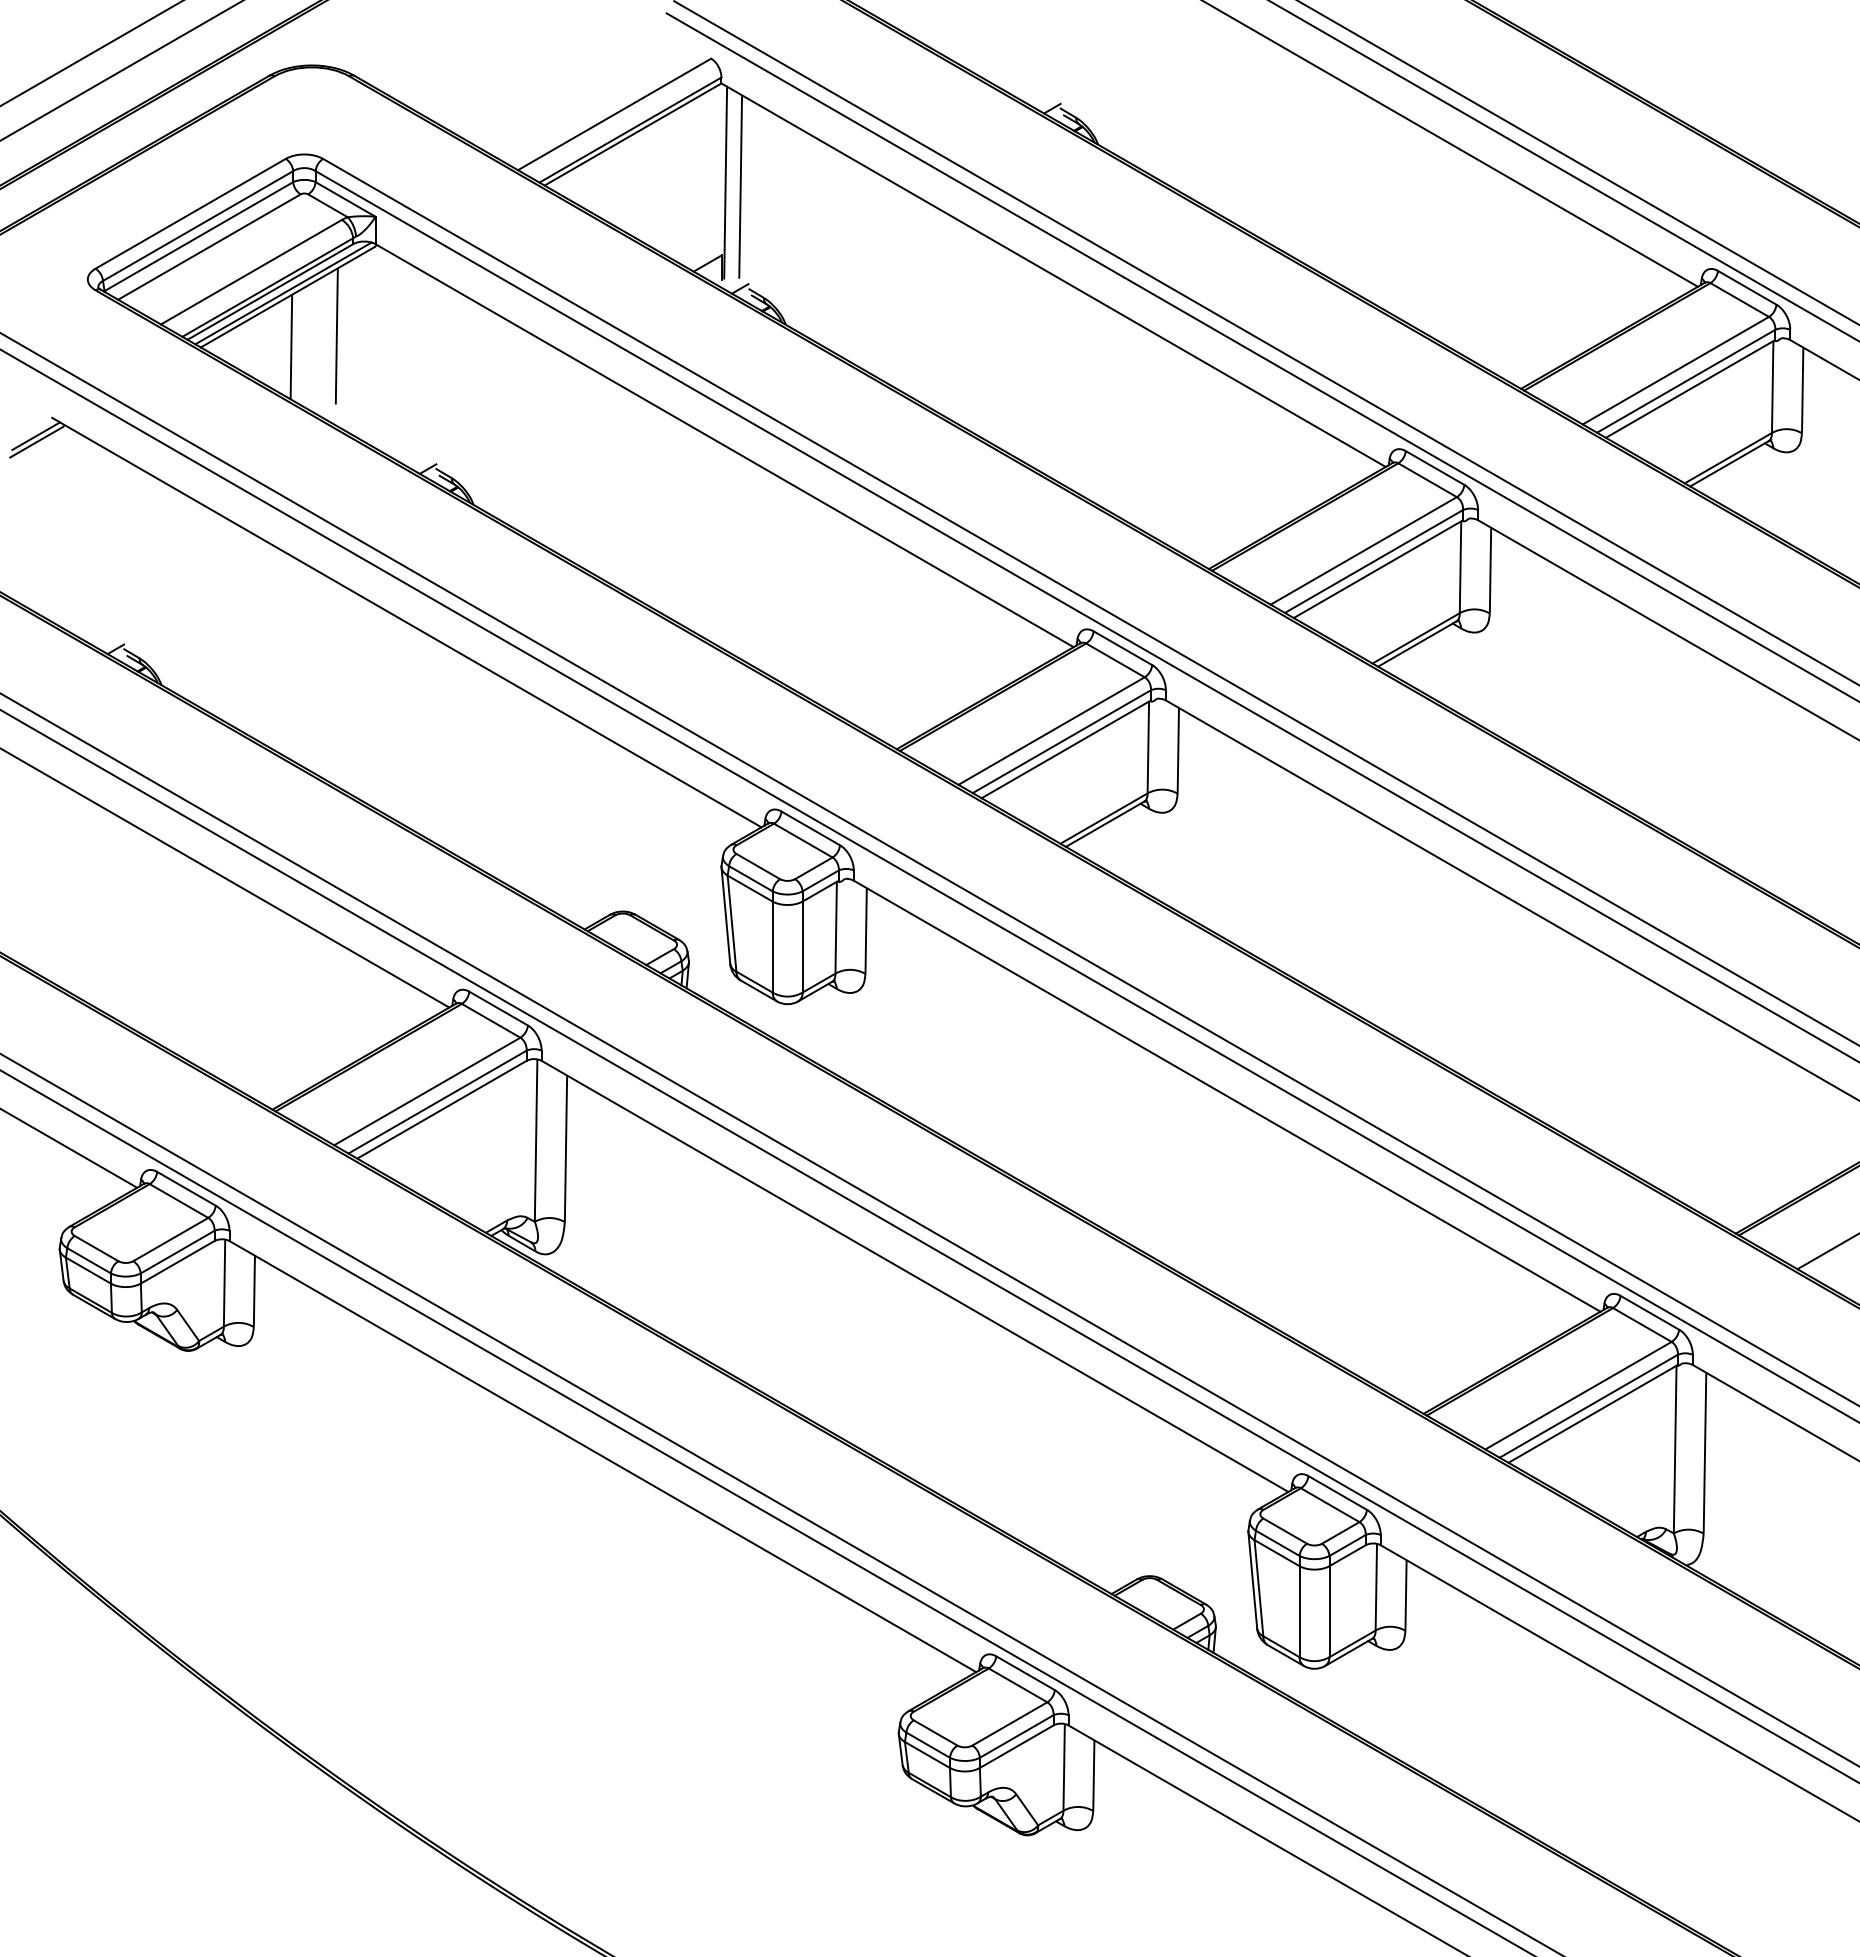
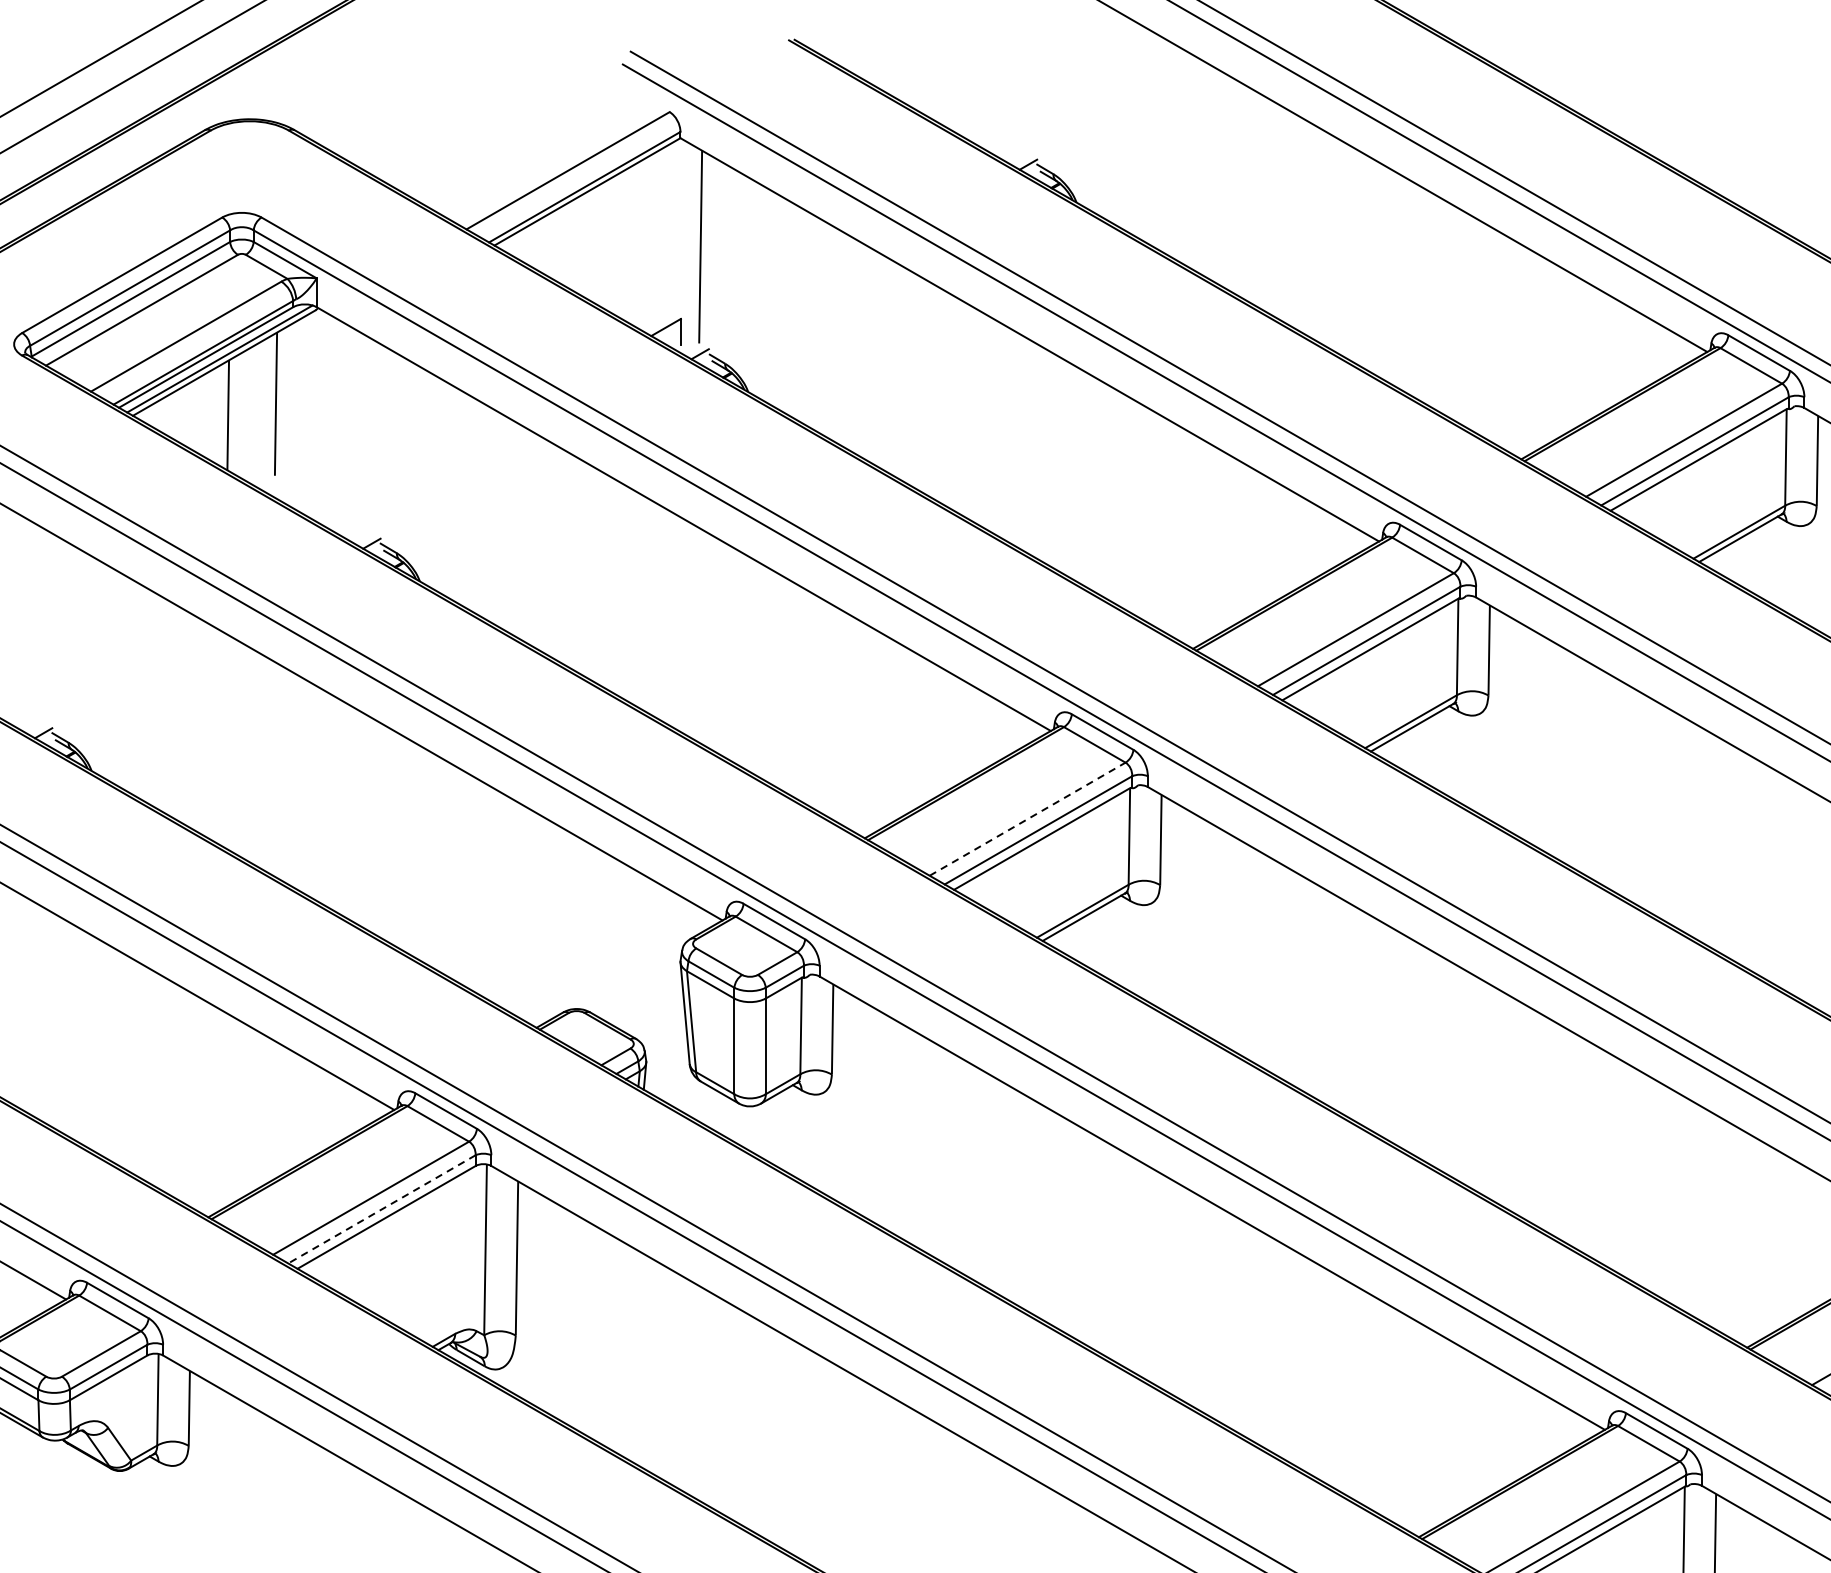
line: (725, 182) -> (684, 242), removed
line: (1051, 731) -> (1027, 819), solid -> dashed
line: (437, 1102) -> (381, 1209), solid -> dashed

